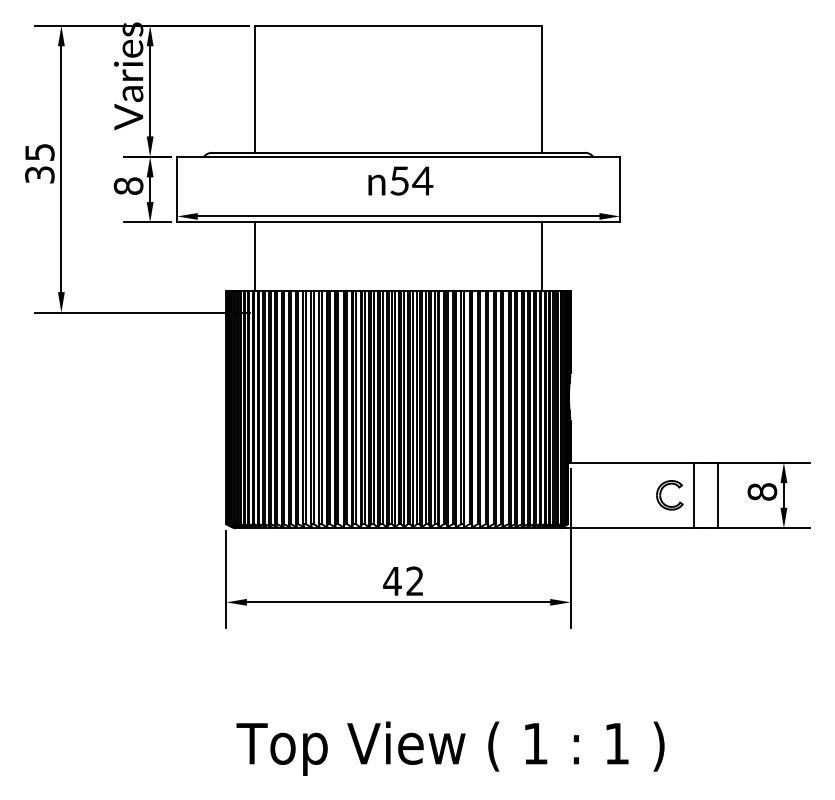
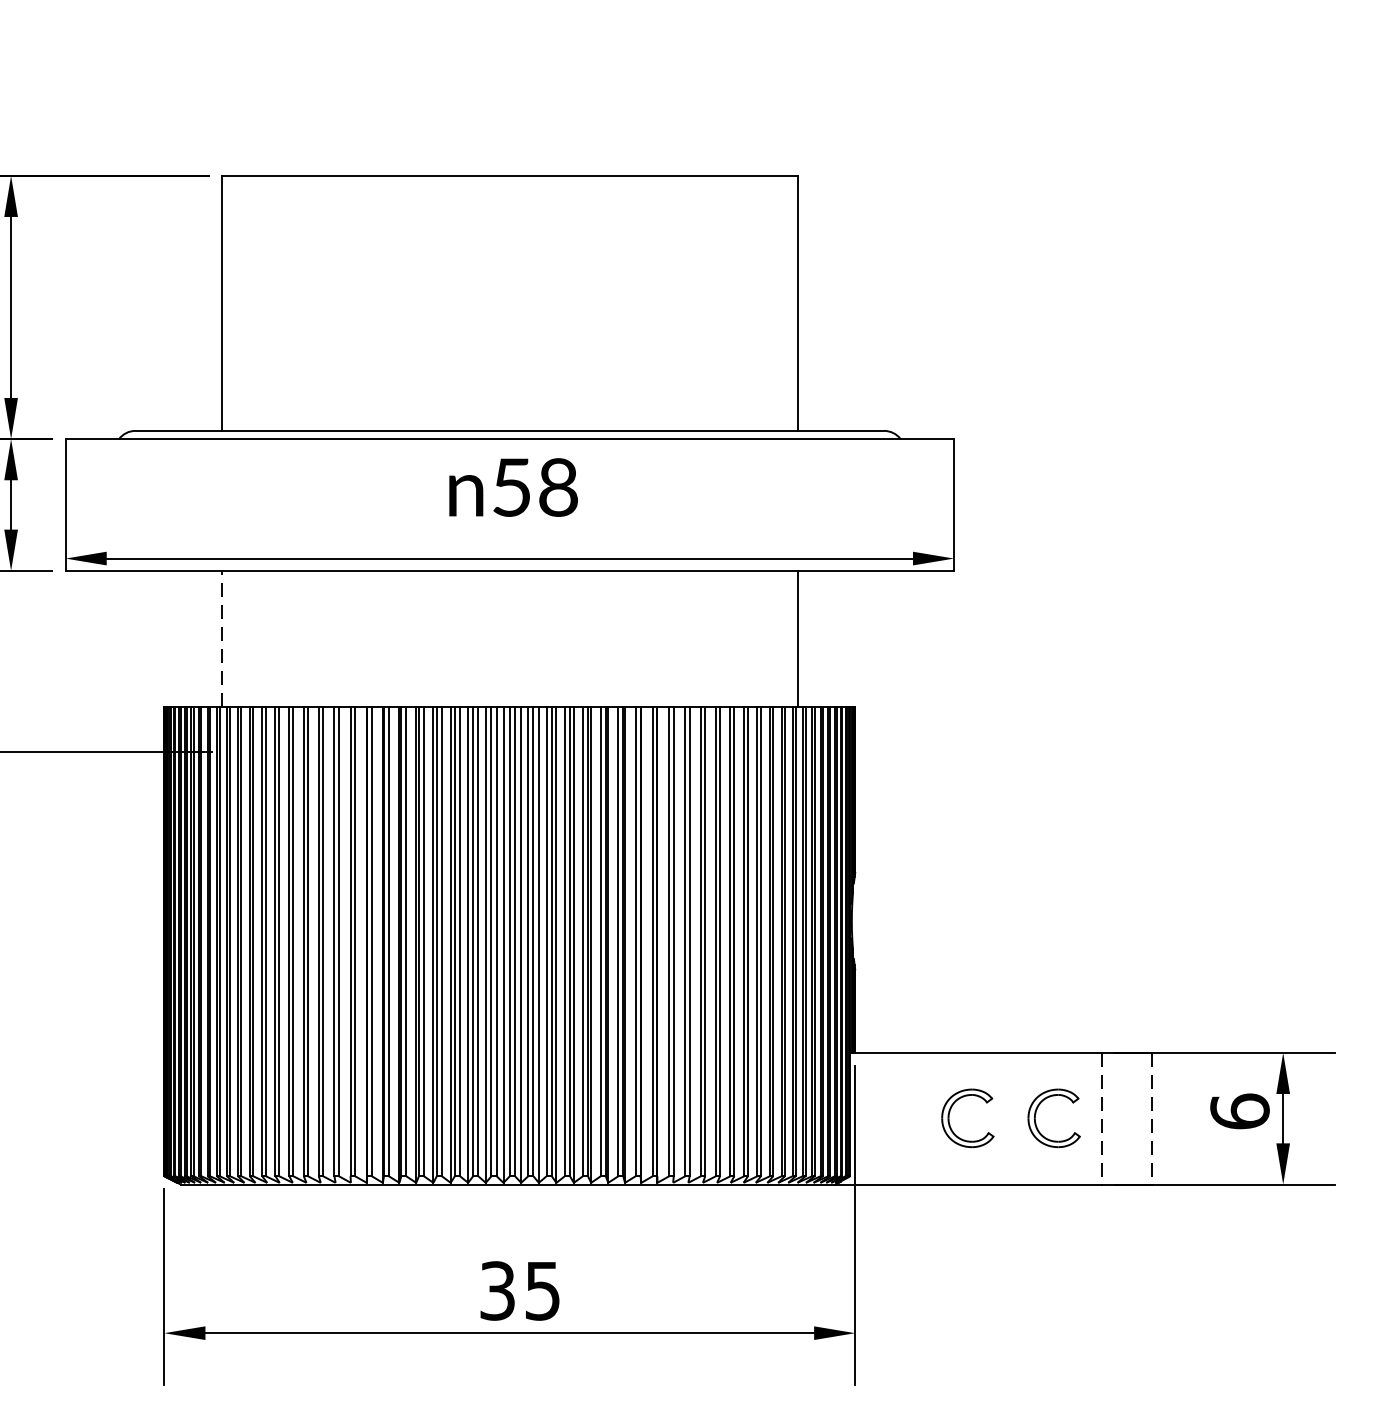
text: (422, 180) -> (557, 486), 54 -> 58
line: (255, 256) -> (222, 639), solid -> dashed
text: (762, 491) -> (1240, 1110), 8 -> 6
part: (618, 495) -> (951, 1118), added
line: (693, 495) -> (1101, 1118), solid -> dashed
line: (718, 495) -> (1151, 1118), solid -> dashed
text: (403, 581) -> (519, 1291), 42 -> 35

